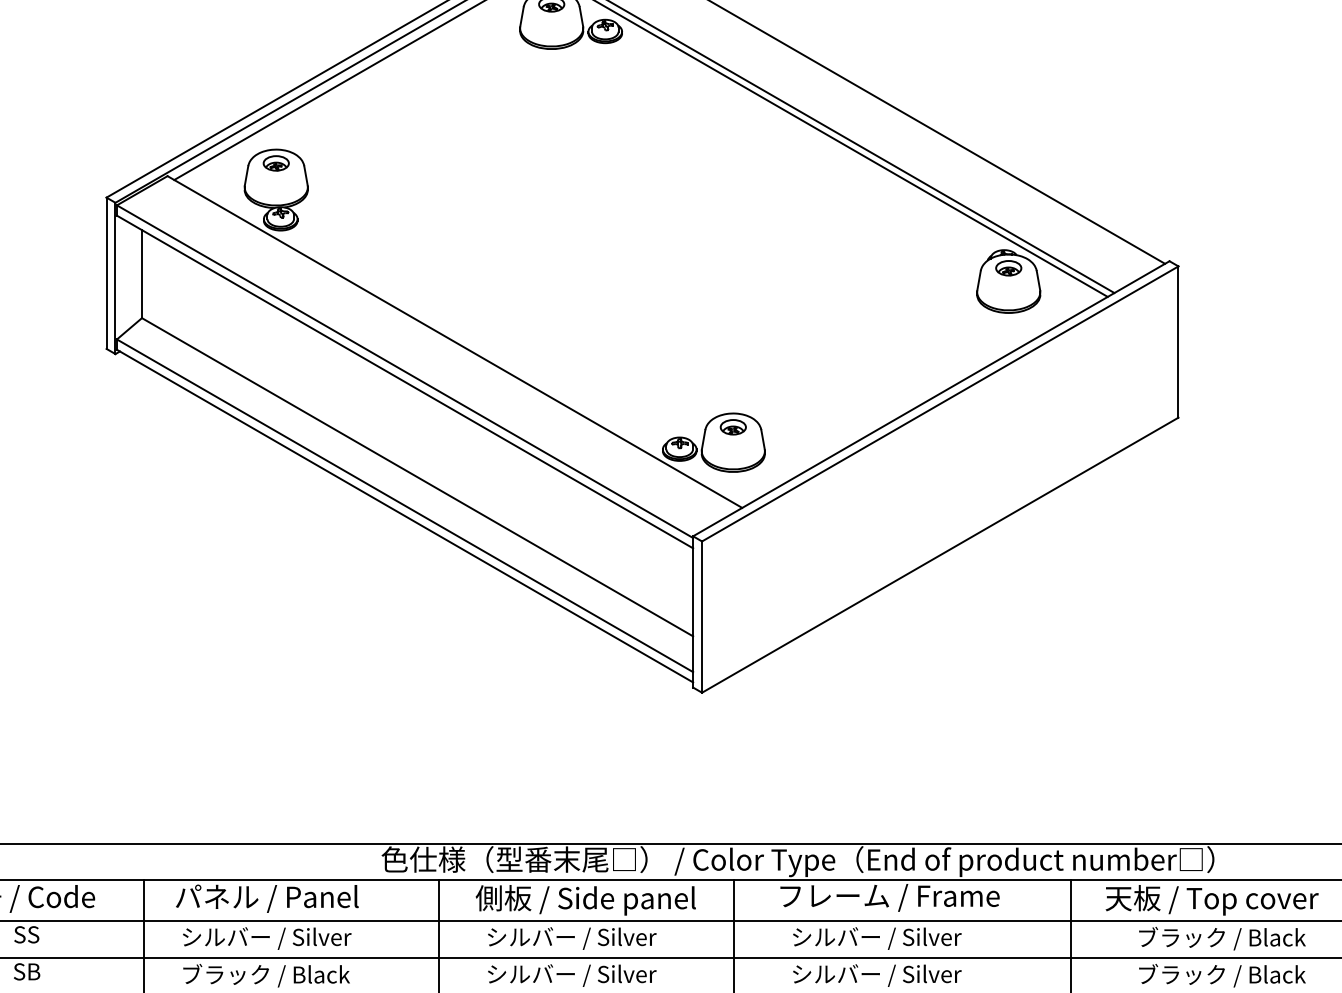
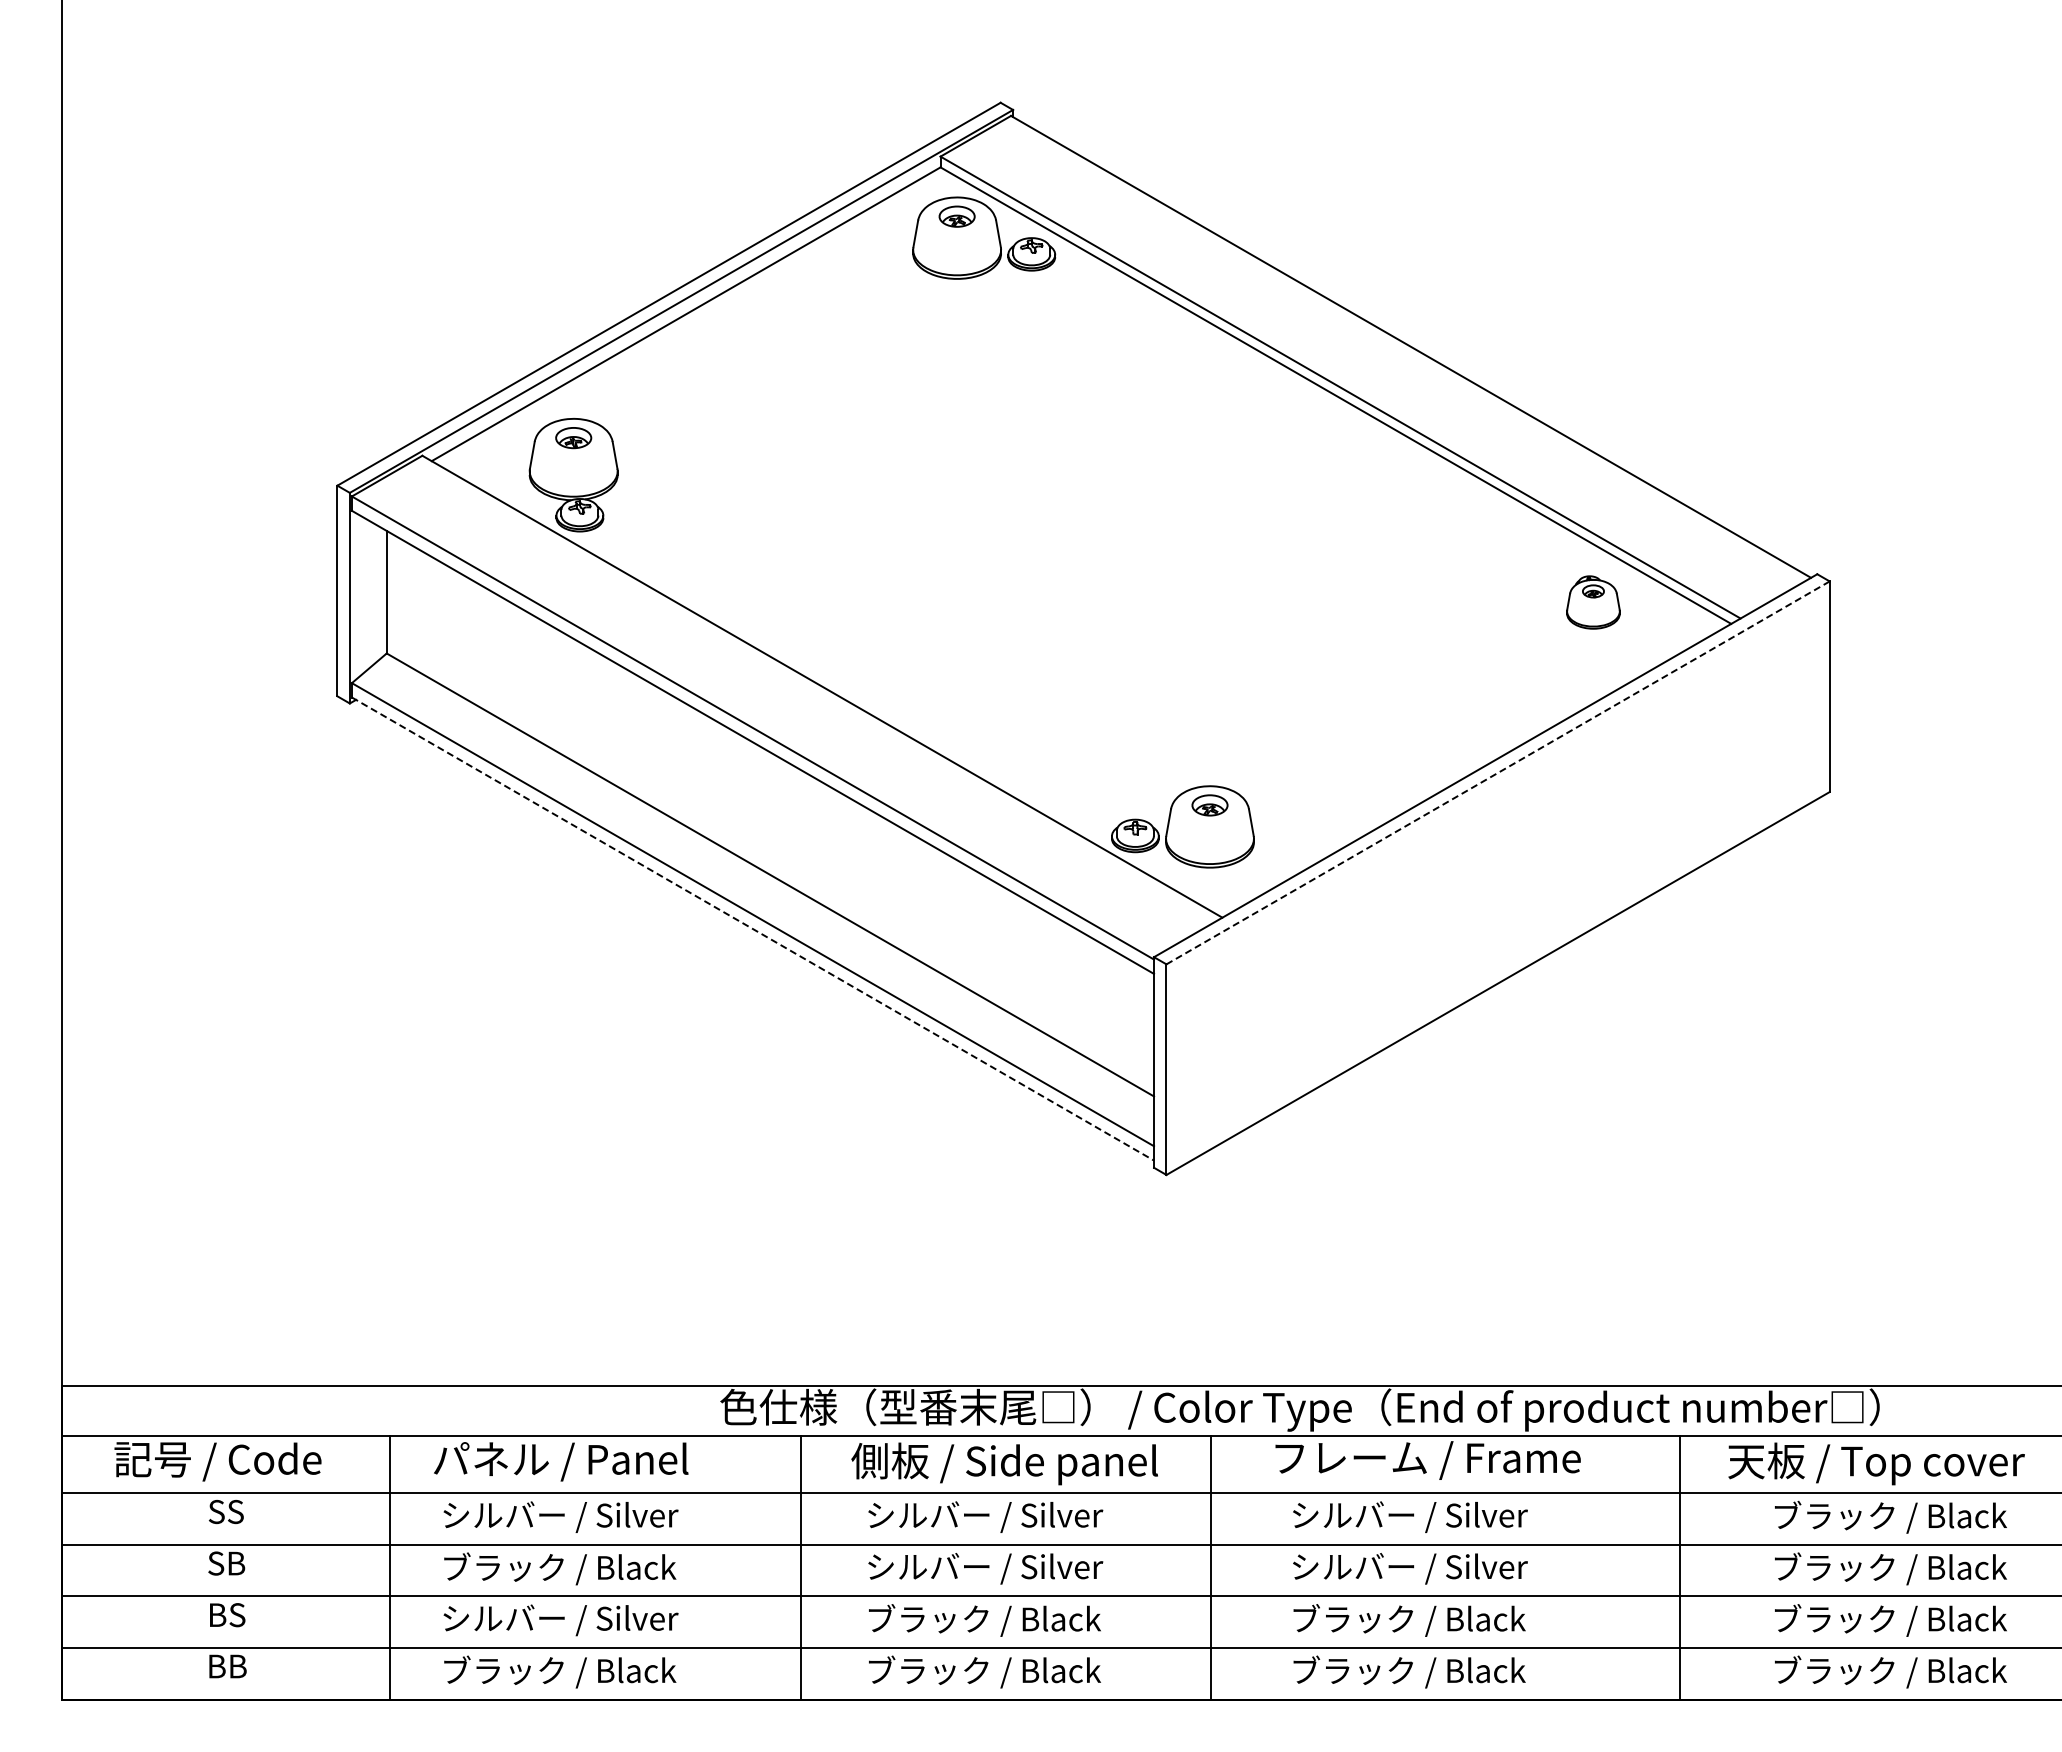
part: (1008, 281) -> (1593, 602), size x0.6
line: (940, 403) -> (1498, 772), solid -> dashed
line: (405, 516) -> (753, 929), solid -> dashed

